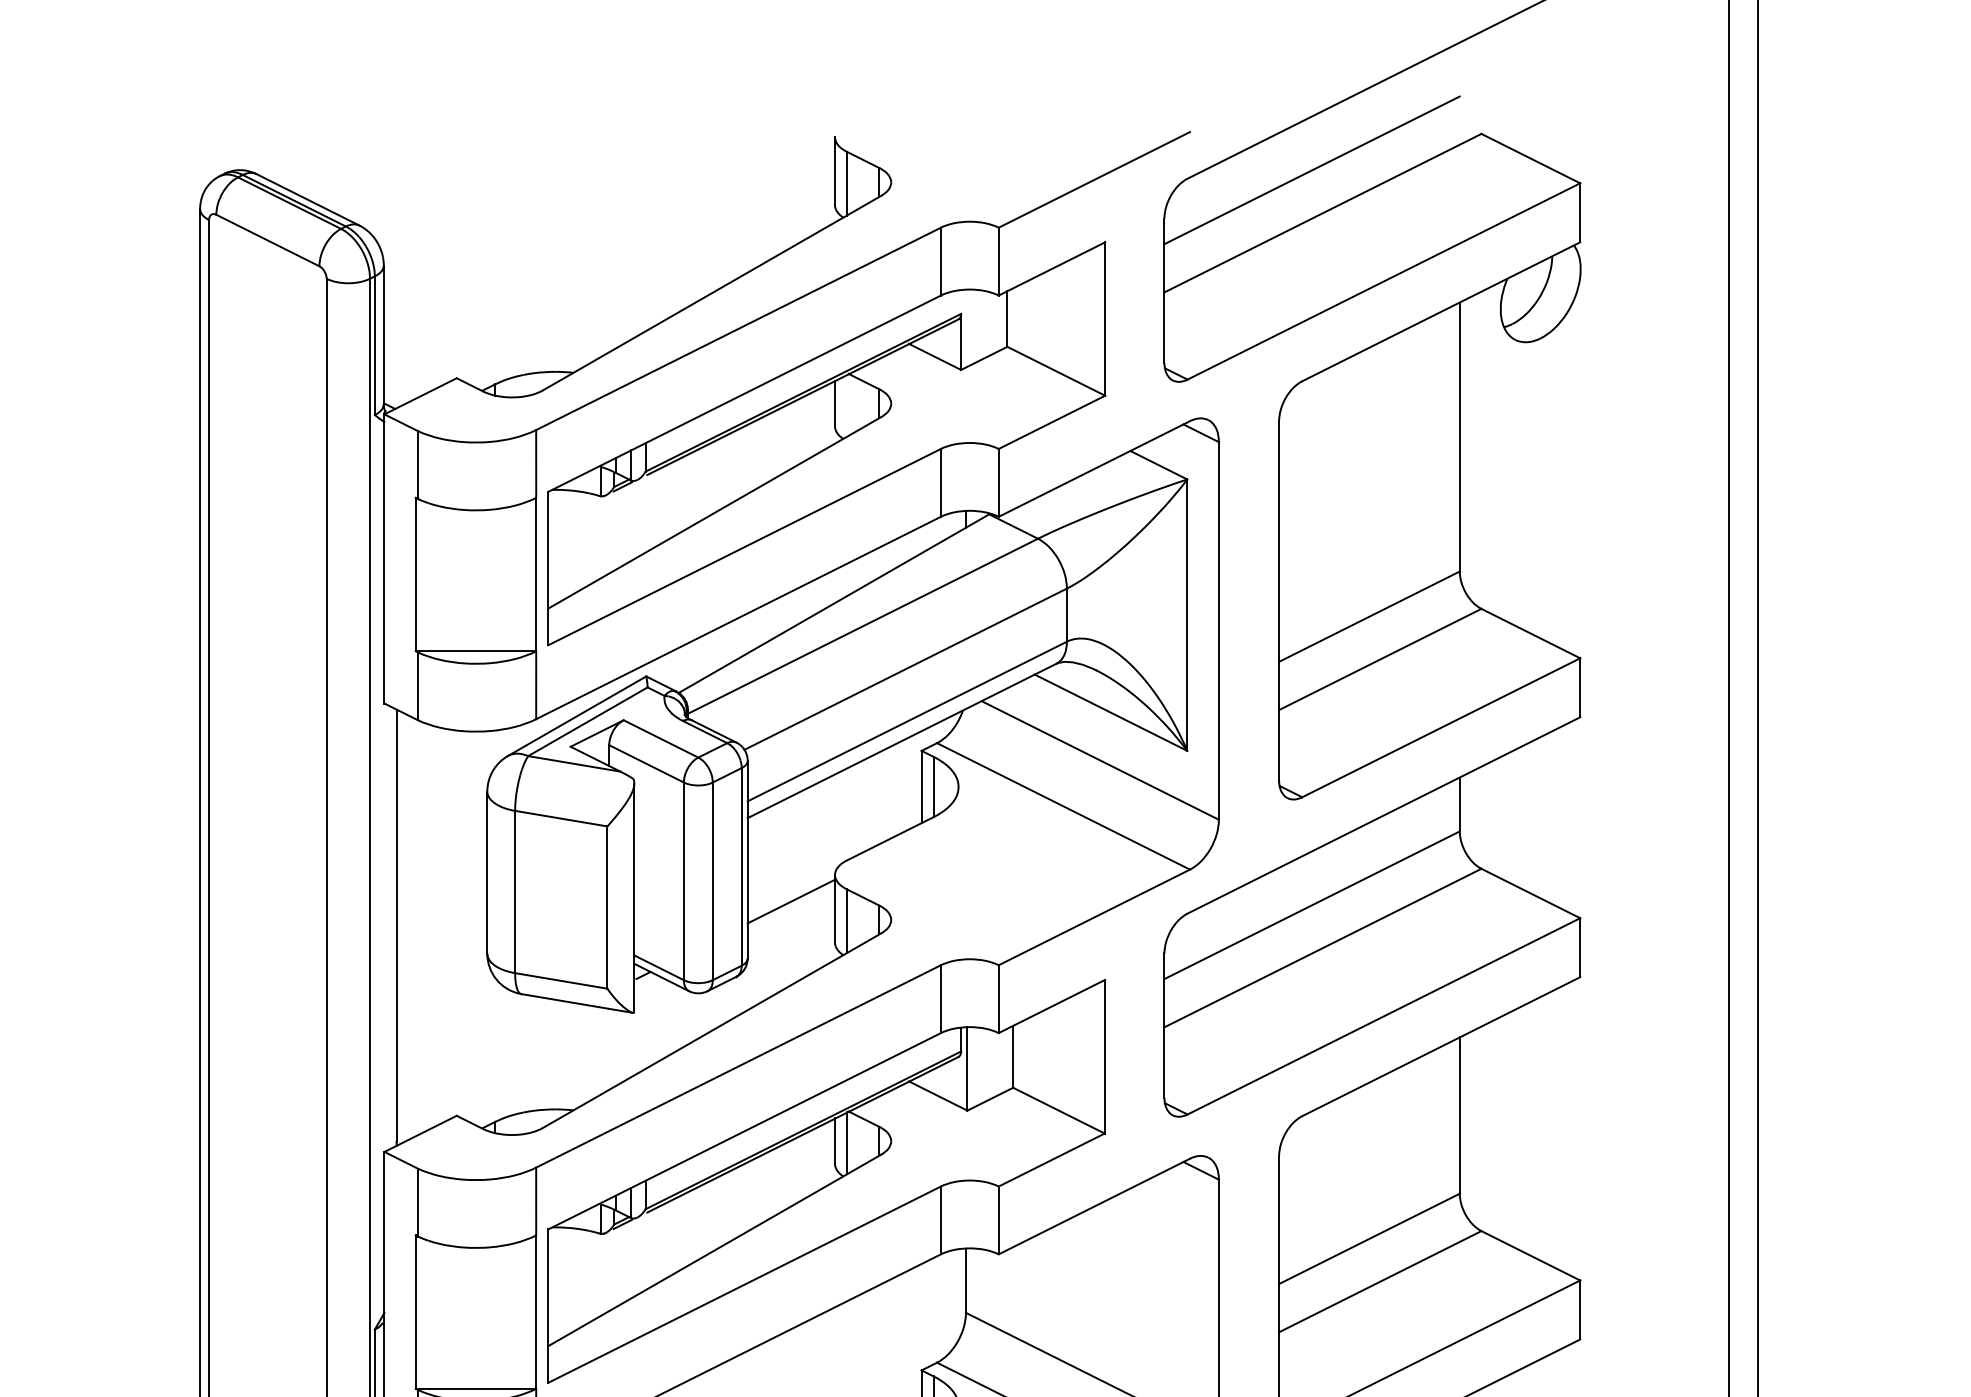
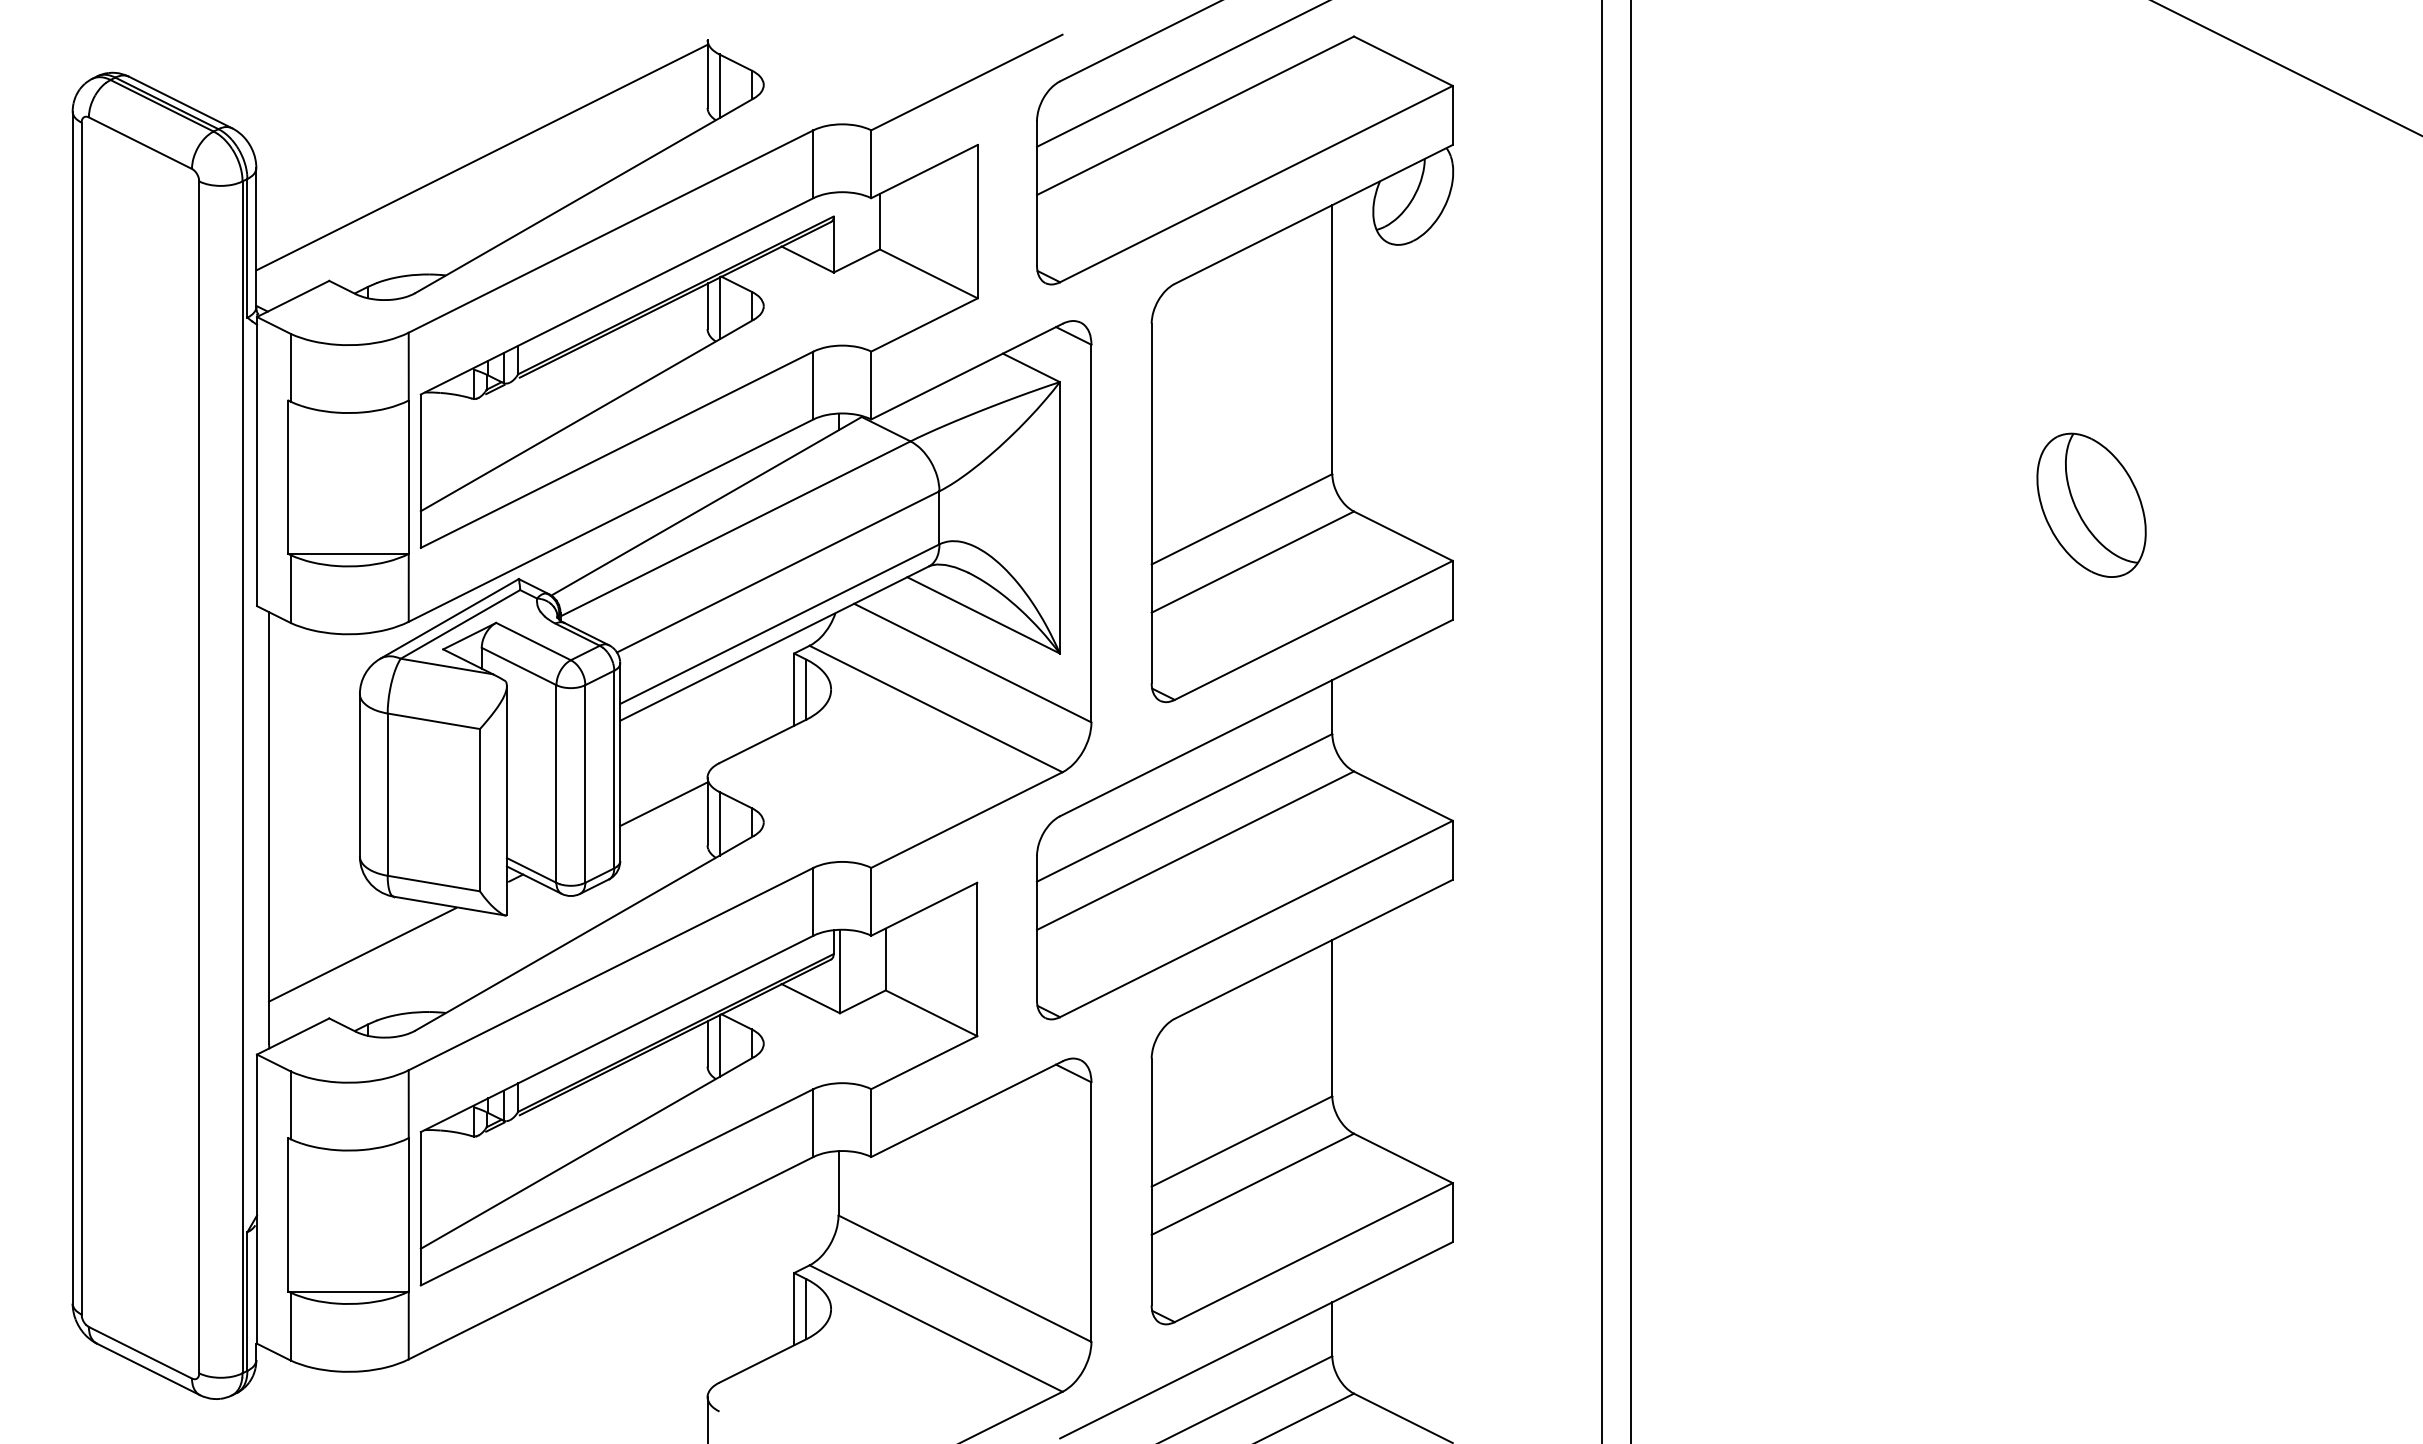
line: (609, 254) -> (482, 157), added
line: (846, 405) -> (719, 308), added
line: (489, 1051) -> (362, 954), added

